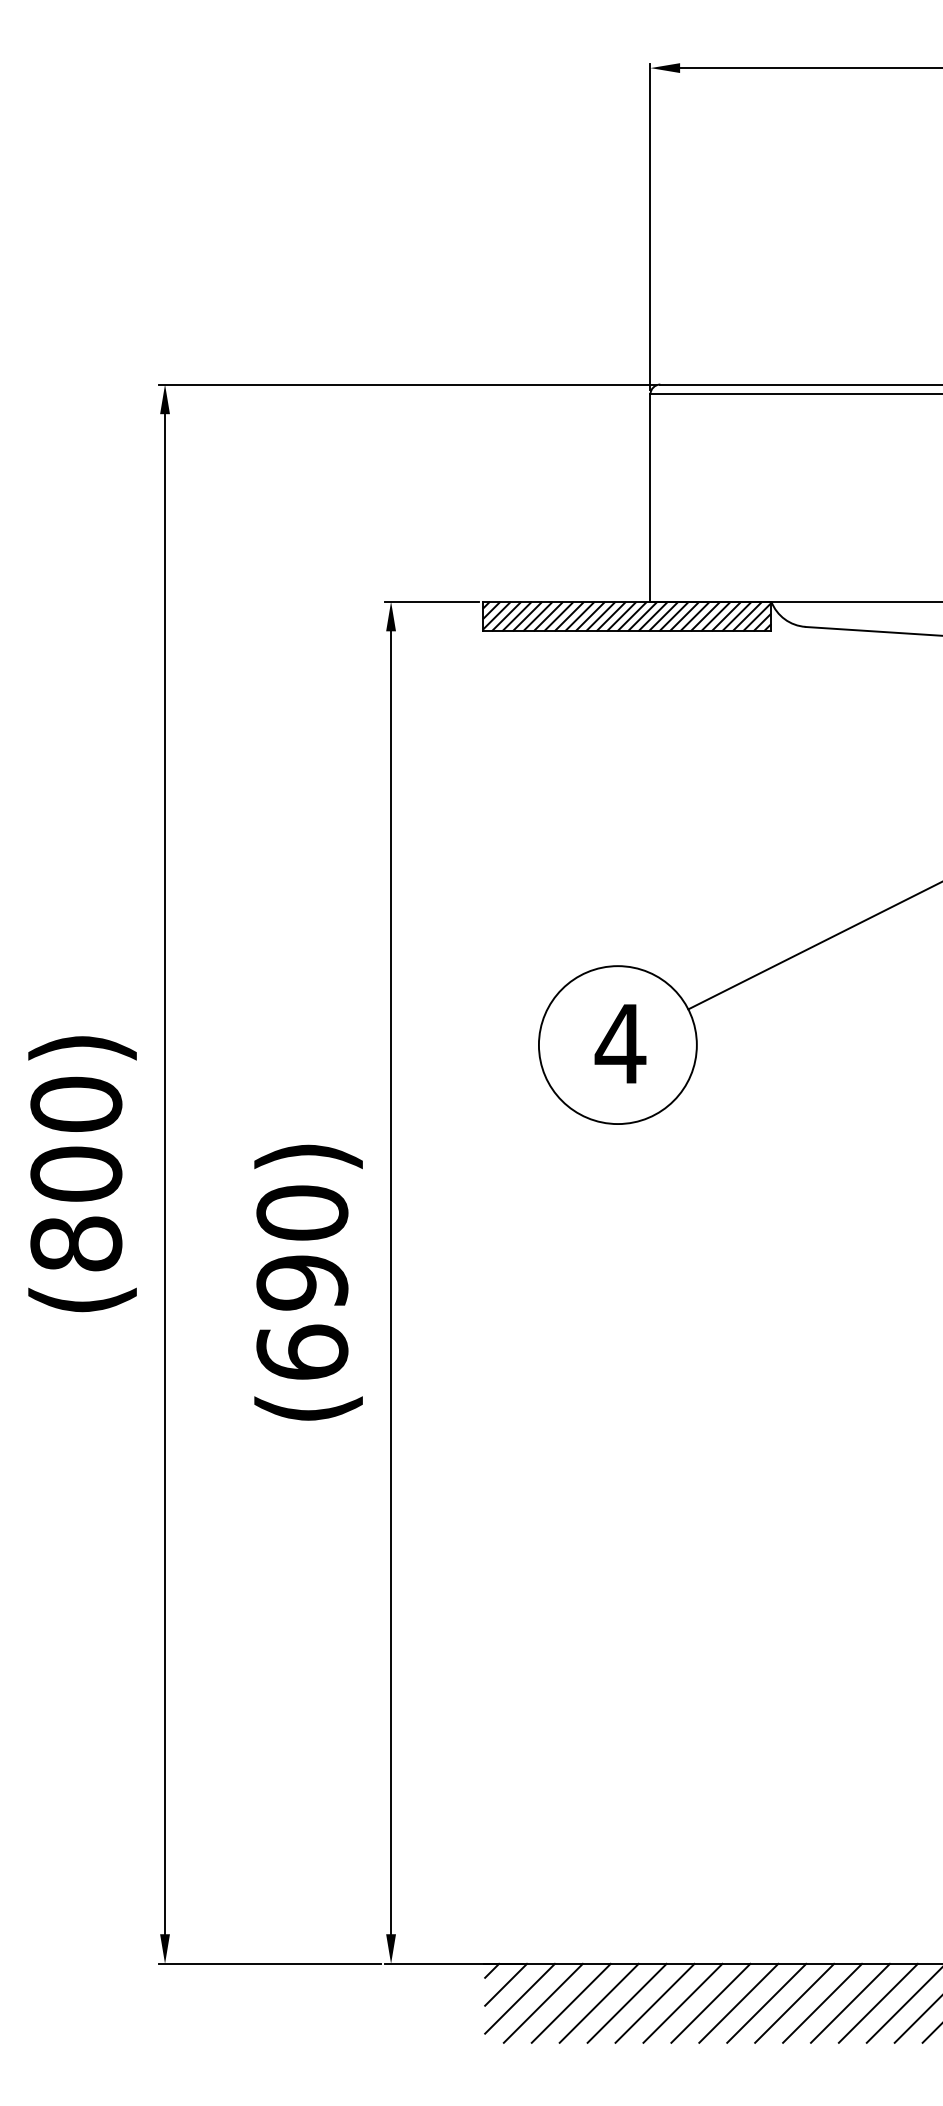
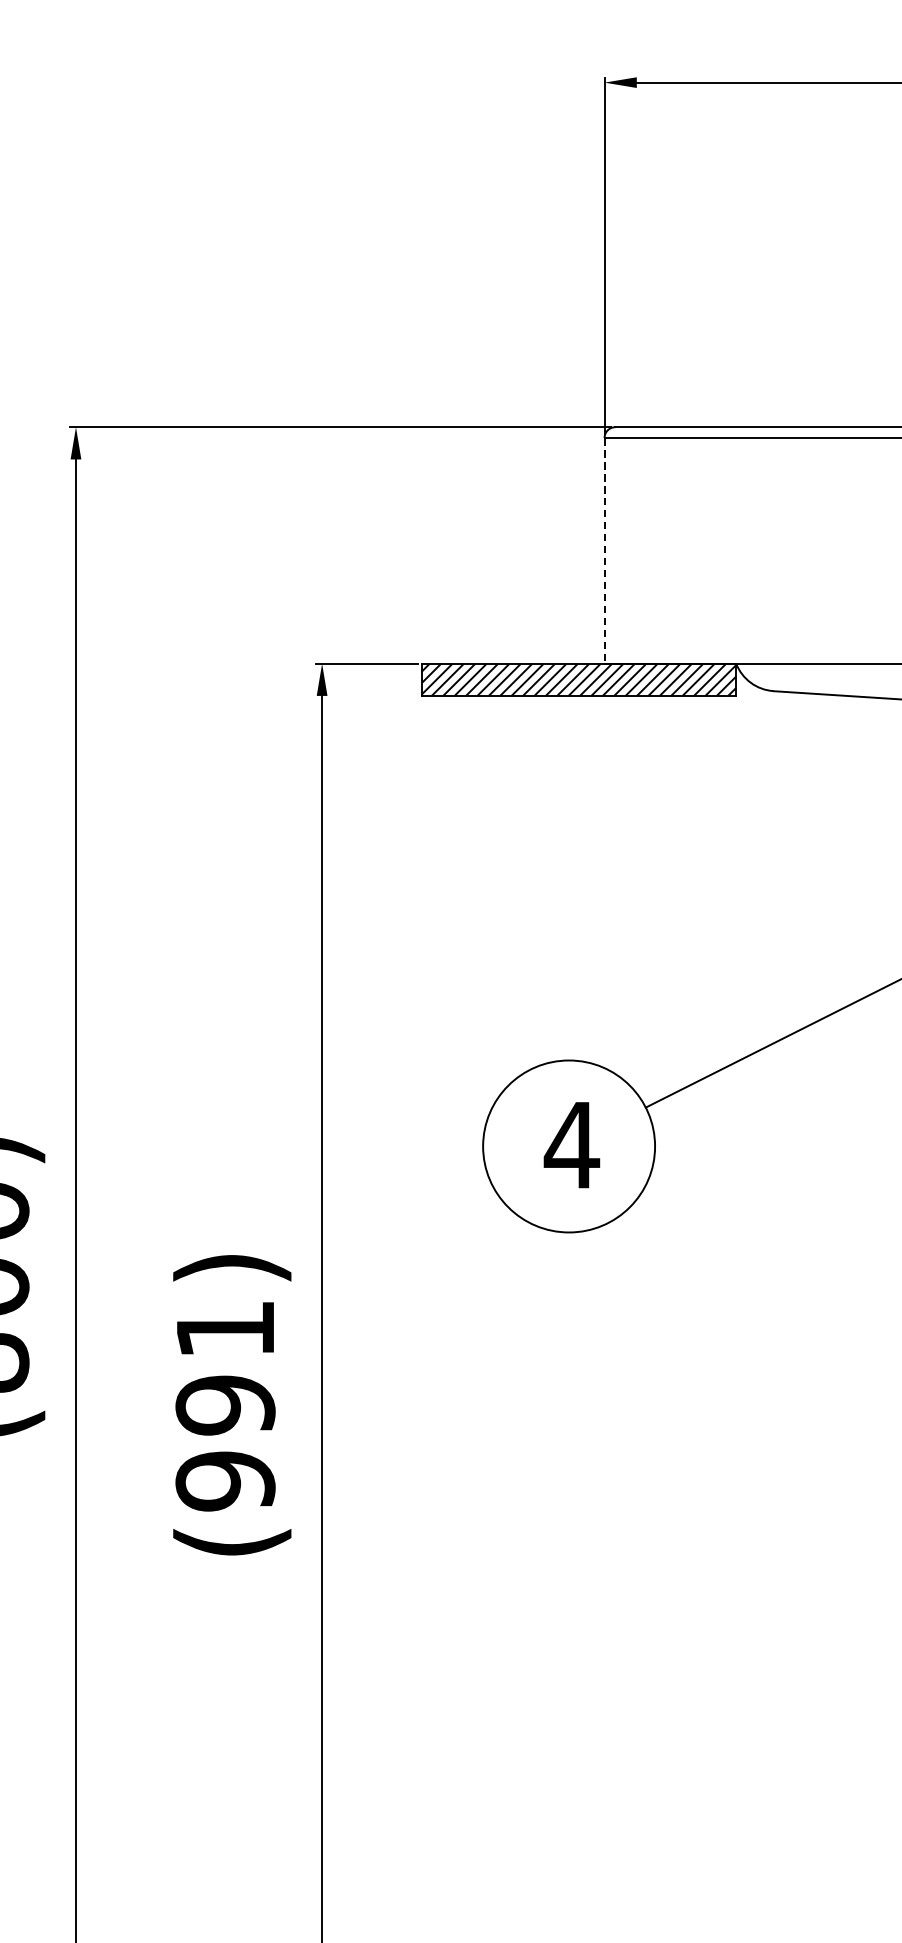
line: (650, 498) -> (604, 551), solid -> dashed
text: (302, 1282) -> (225, 1404), (690) -> (991)

